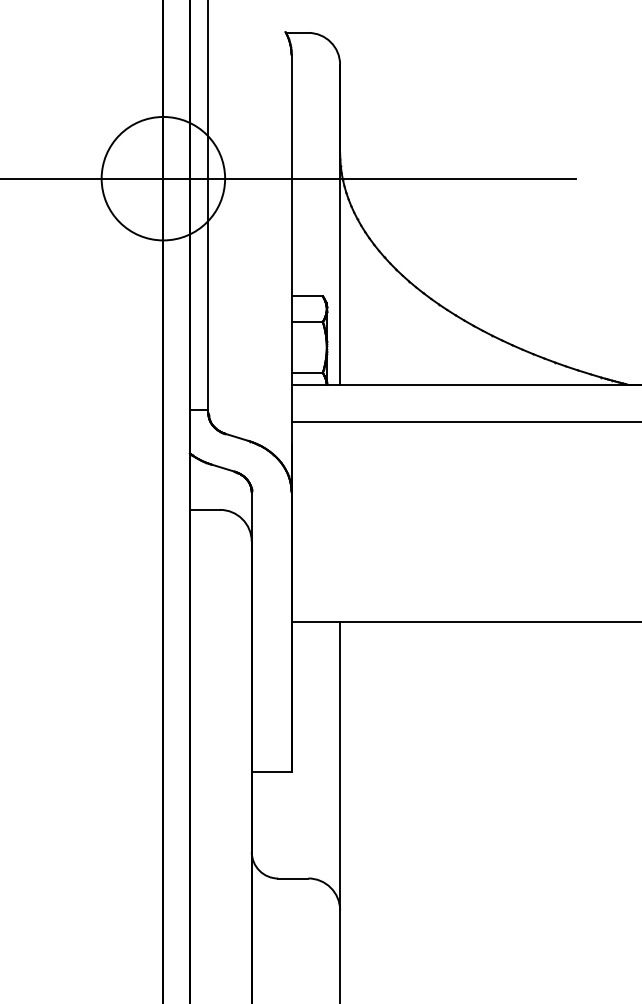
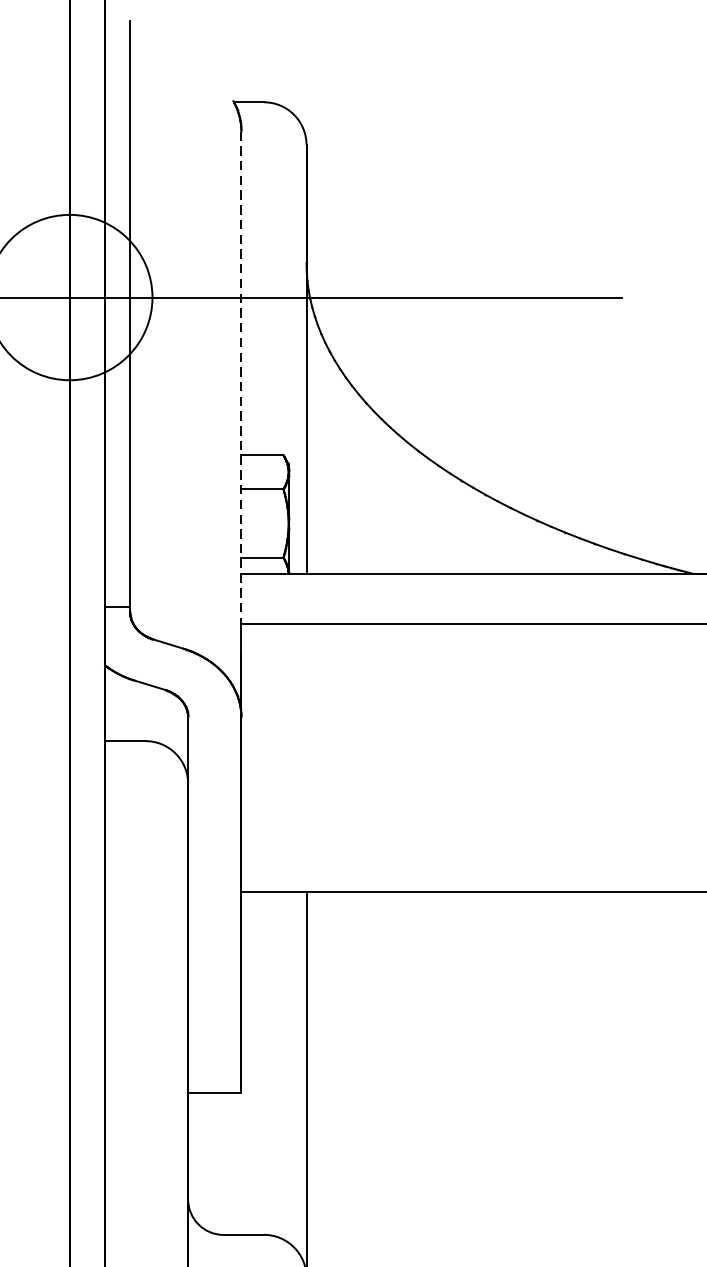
line: (291, 238) -> (241, 377), solid -> dashed

